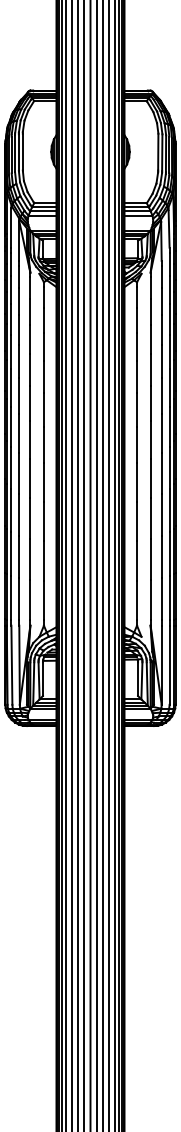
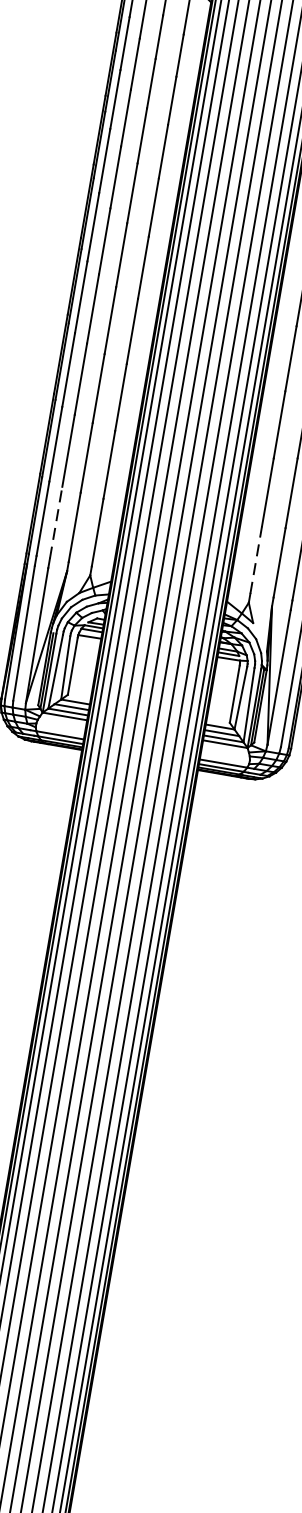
line: (19, 598) -> (56, 521), solid -> dashed
line: (137, 600) -> (257, 559), solid -> dashed

